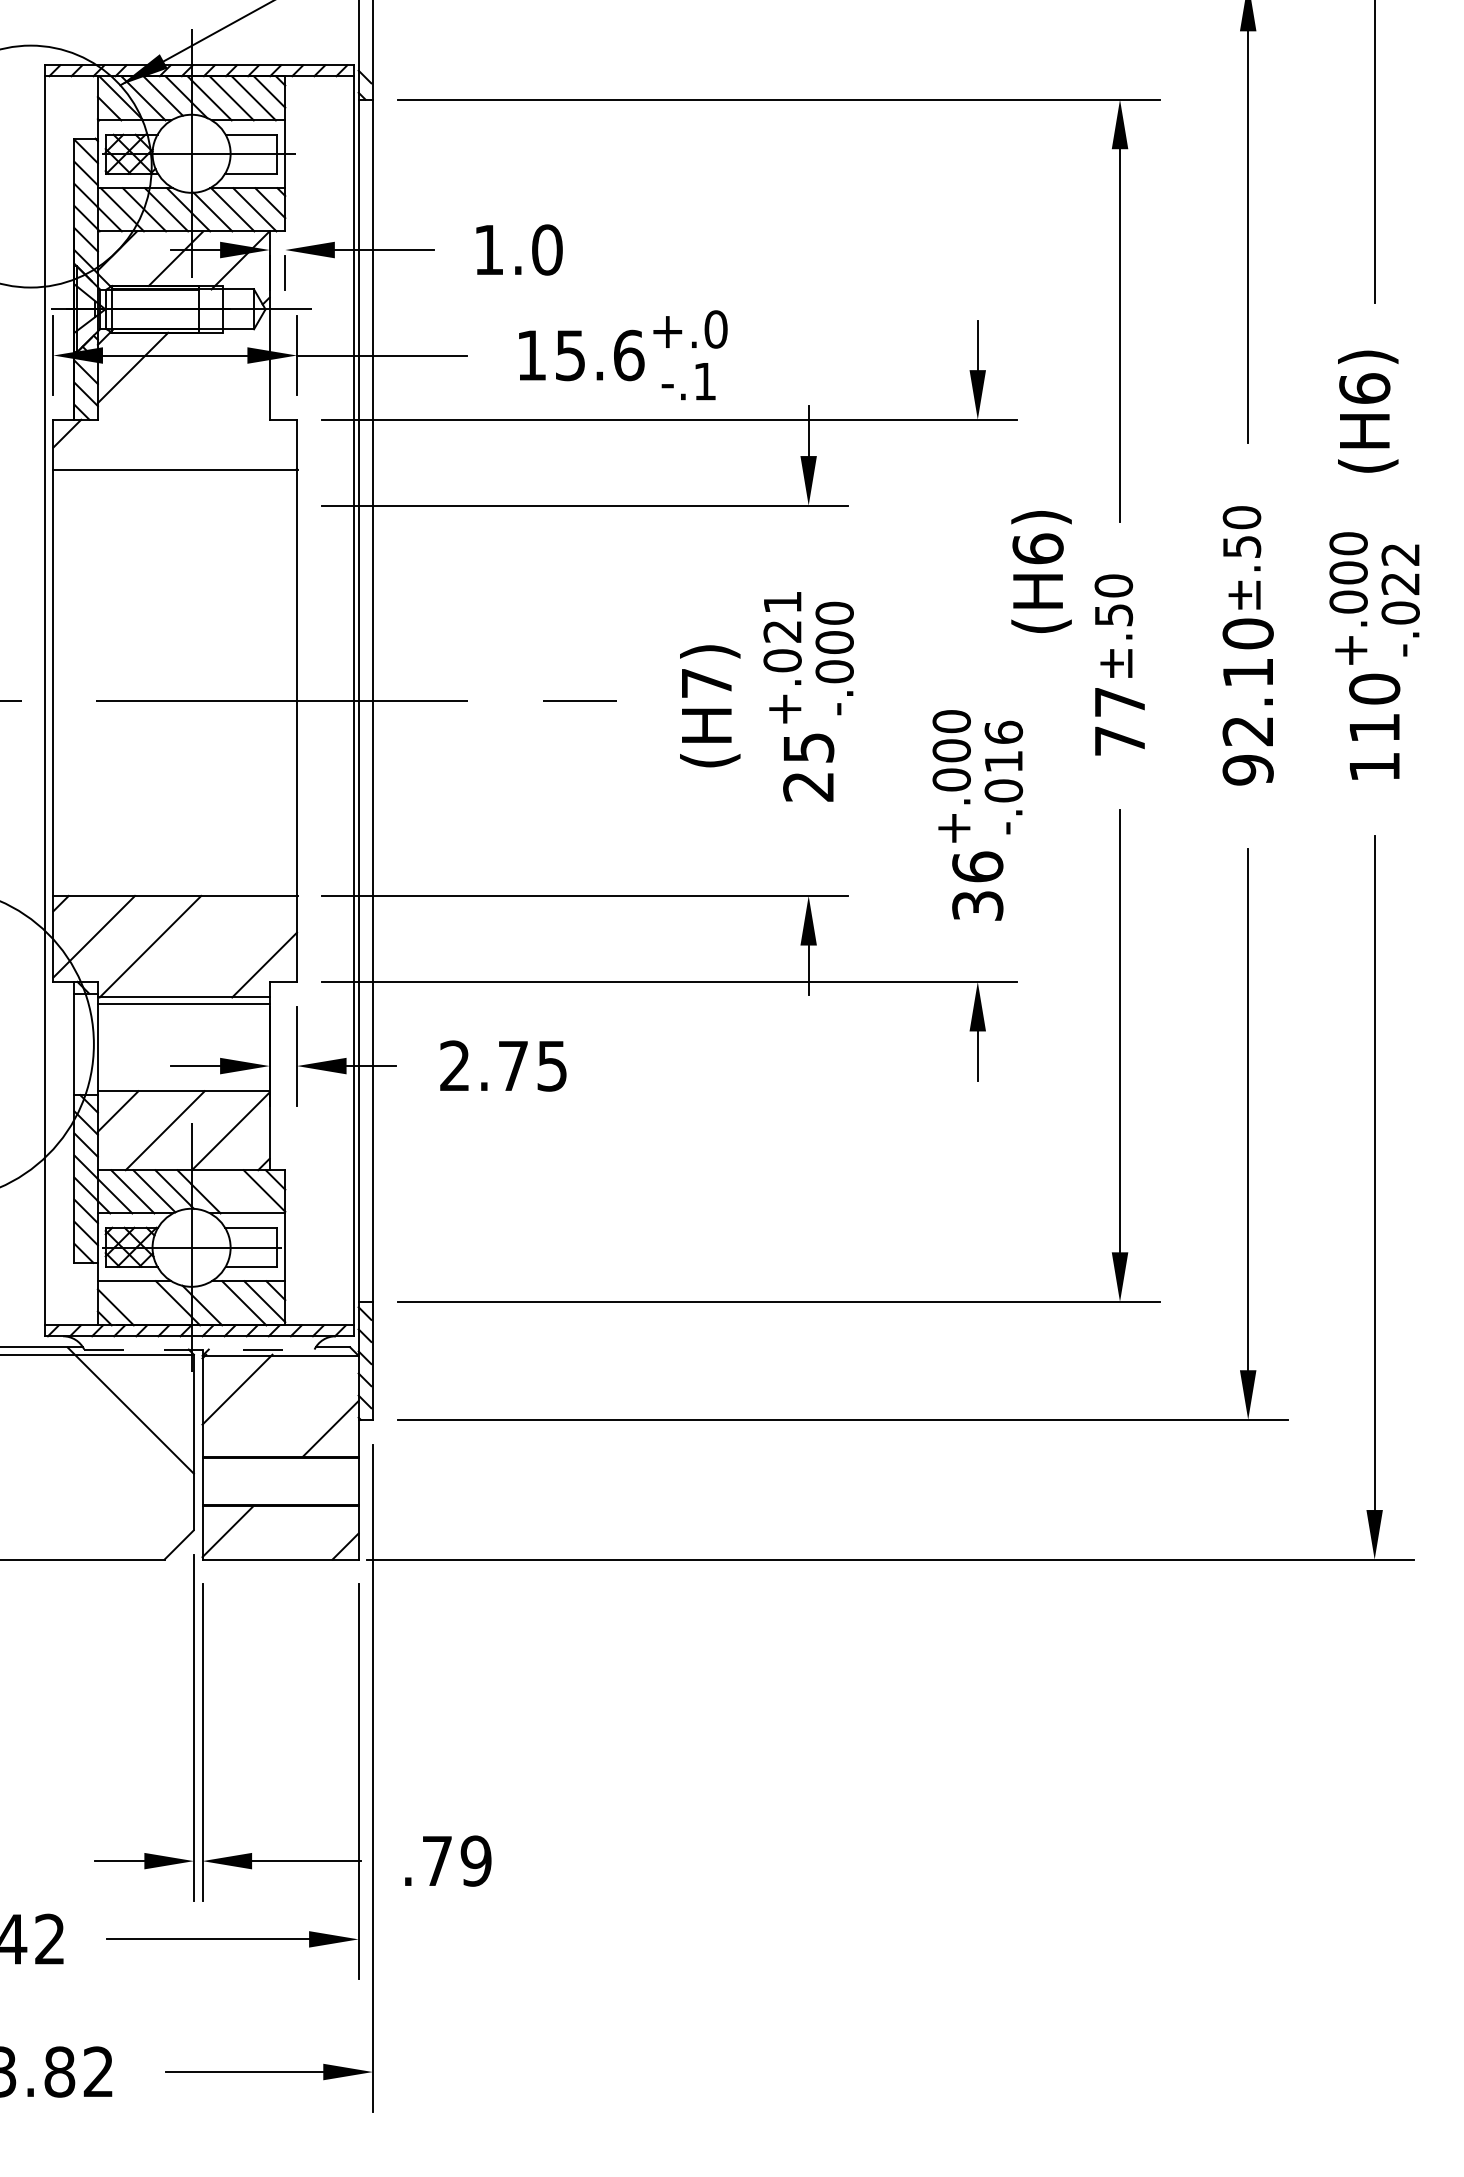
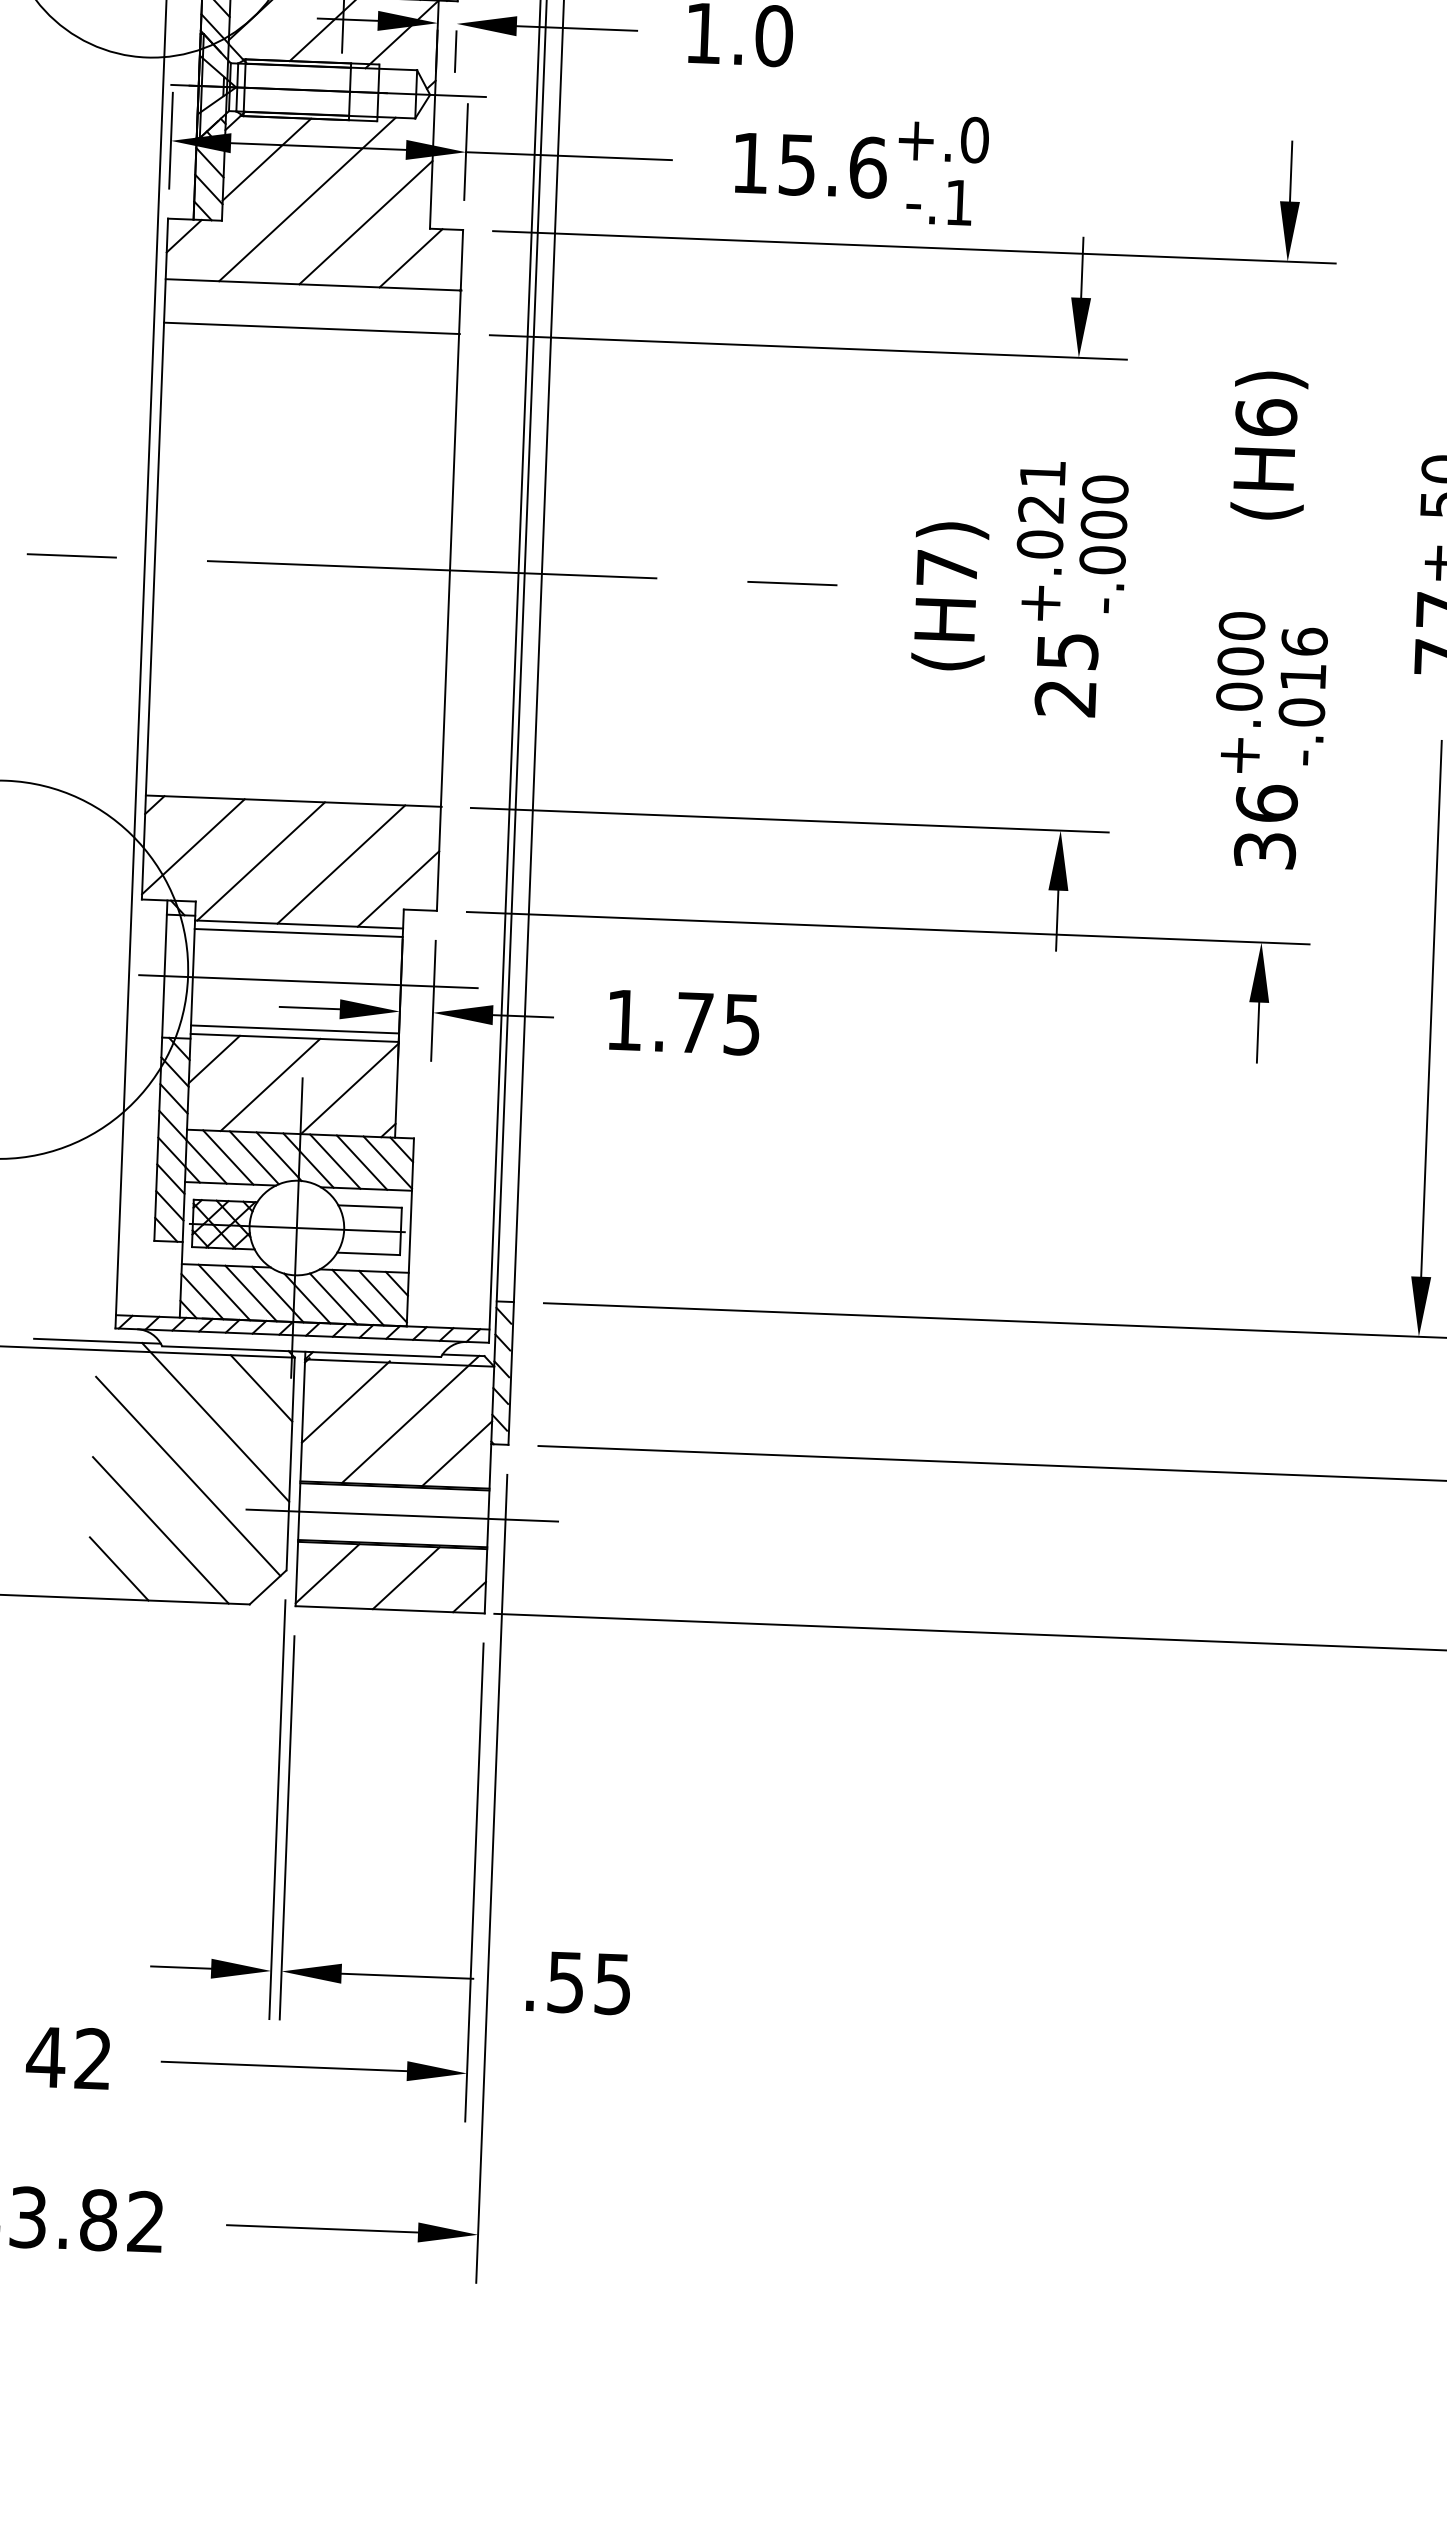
line: (167, 399) -> (307, 199), added
line: (216, 416) -> (365, 222), added
line: (255, 444) -> (411, 258), added
line: (175, 505) -> (311, 328), added
text: (1041, 571) -> (1269, 445), moved
line: (216, 946) -> (341, 864), added
line: (192, 1044) -> (307, 981), added
text: (454, 1065) -> (623, 1019), 2.75 -> 1.75
line: (183, 1084) -> (294, 1029), added
line: (220, 1191) -> (334, 1161), added
line: (242, 1191) -> (361, 1162), added
line: (133, 1303) -> (223, 1292), added
line: (155, 1303) -> (250, 1293), added
line: (223, 1304) -> (332, 1298), added
line: (199, 1349) -> (301, 1351), dashed -> solid
line: (167, 1380) -> (261, 1387), added
line: (290, 1401) -> (409, 1418), added
line: (109, 1455) -> (187, 1475), added
line: (287, 1481) -> (402, 1515), added
line: (88, 1501) -> (160, 1530), added
line: (292, 1532) -> (405, 1577), added
line: (55, 1534) -> (118, 1568), added
text: (456, 1860) -> (589, 1982), .79 -> .55

